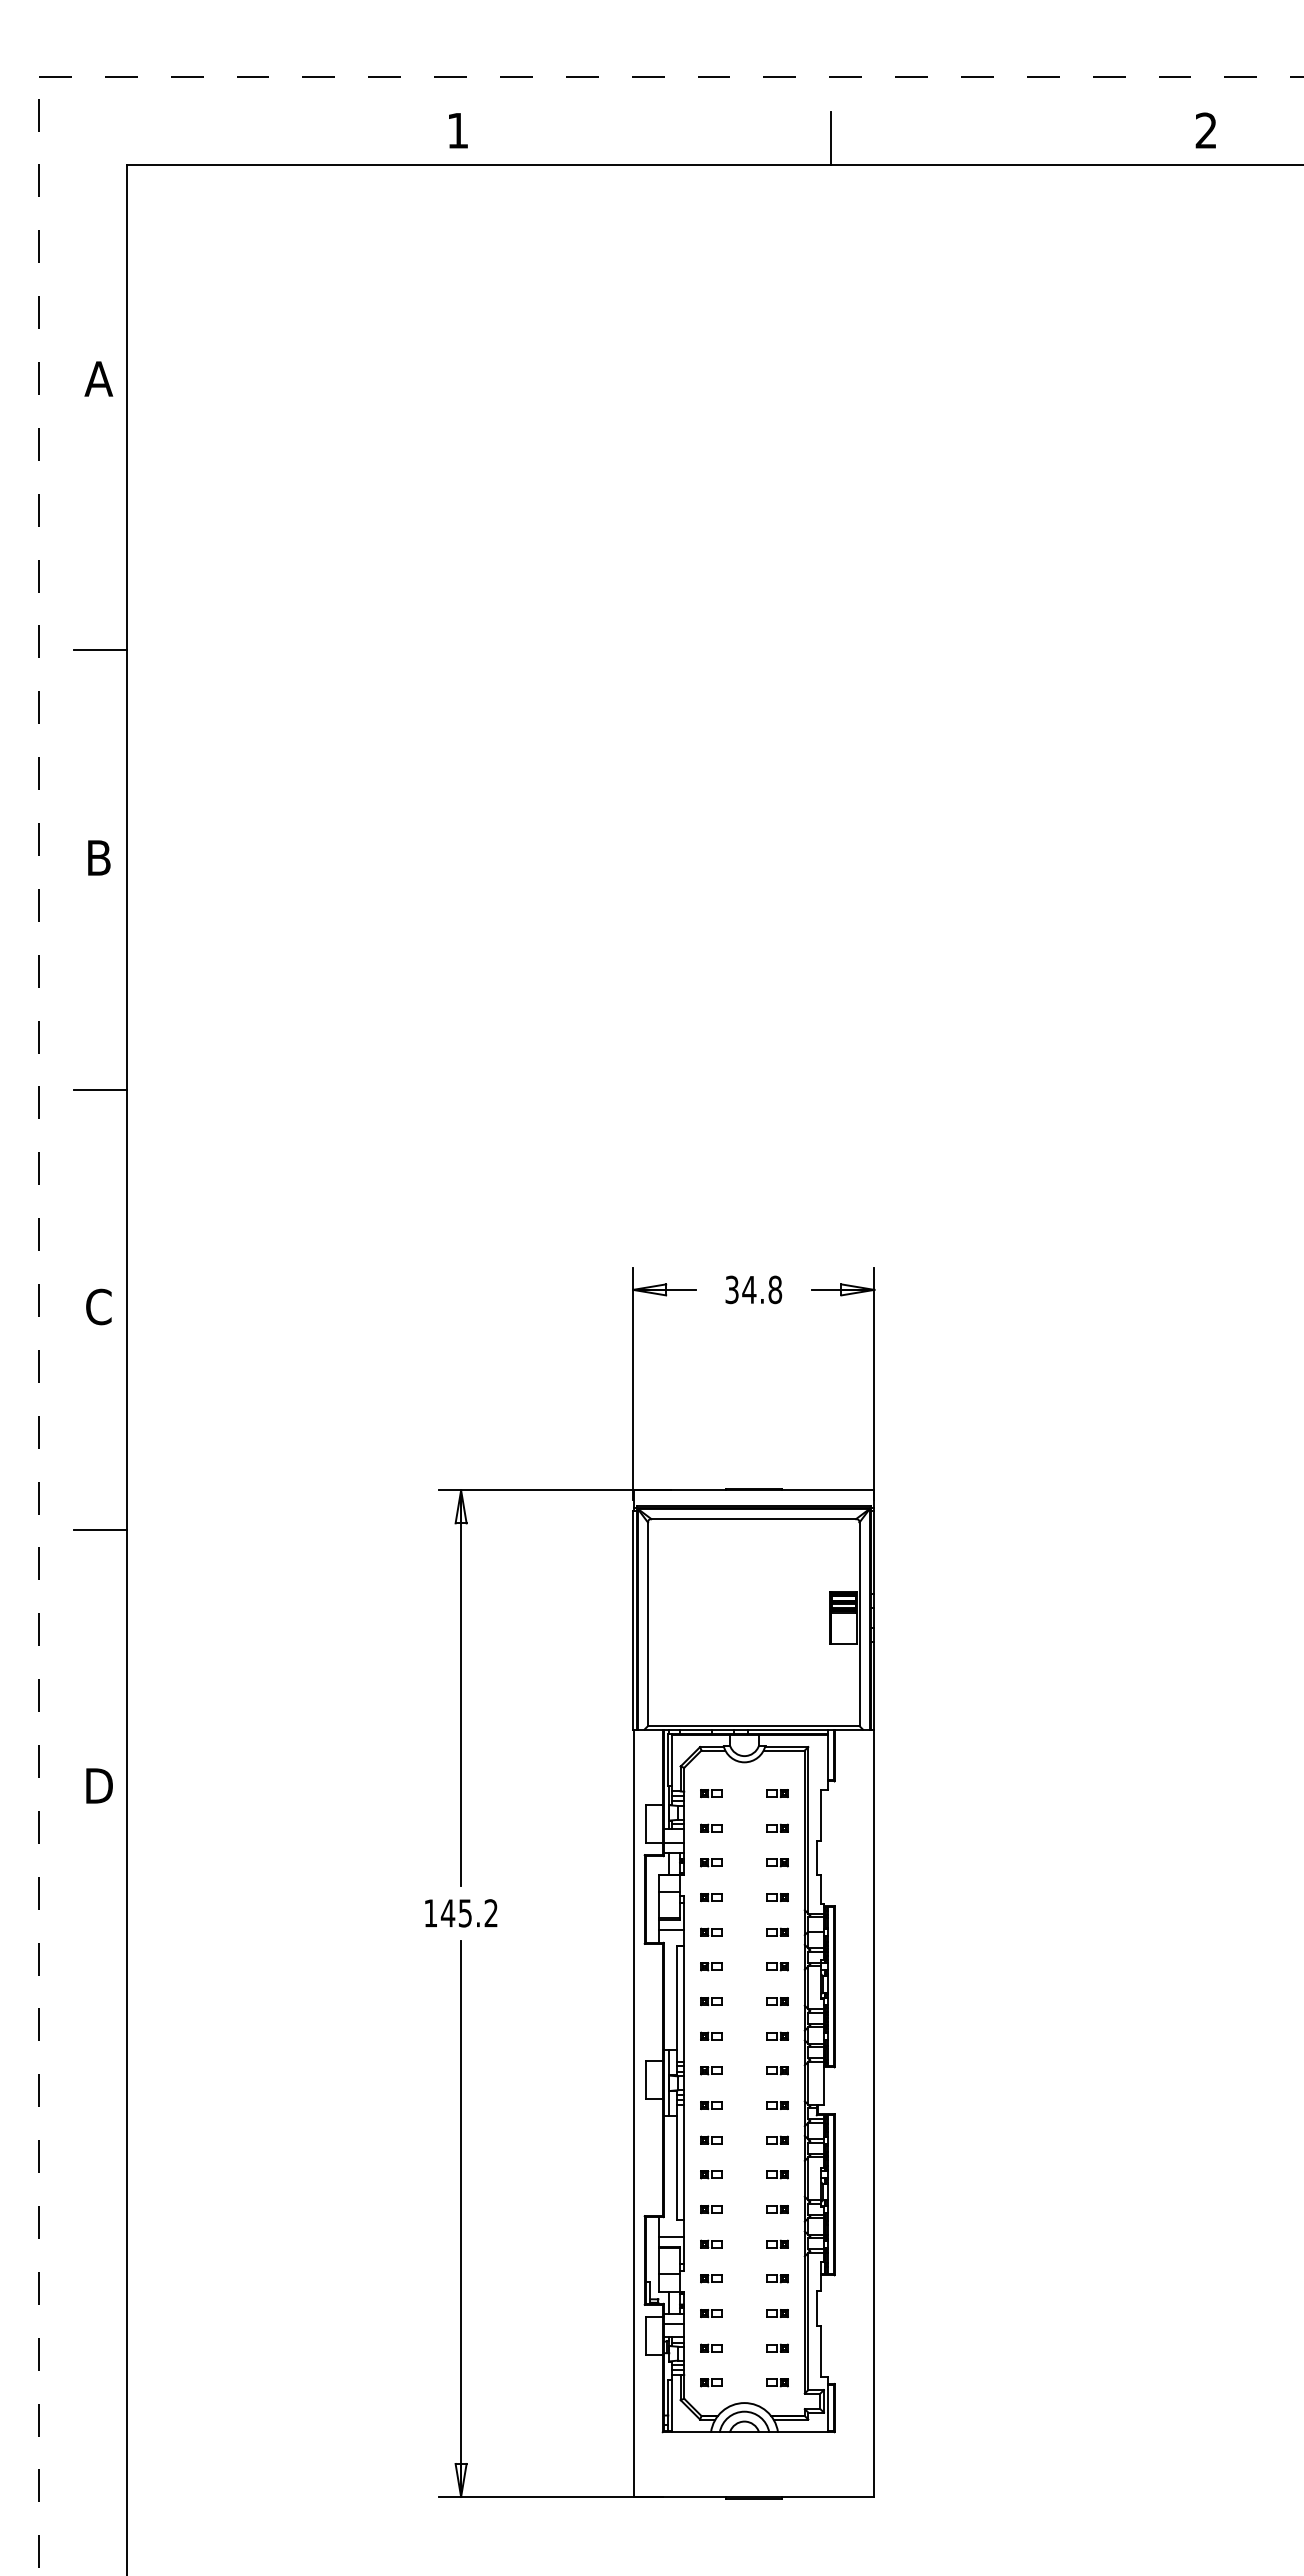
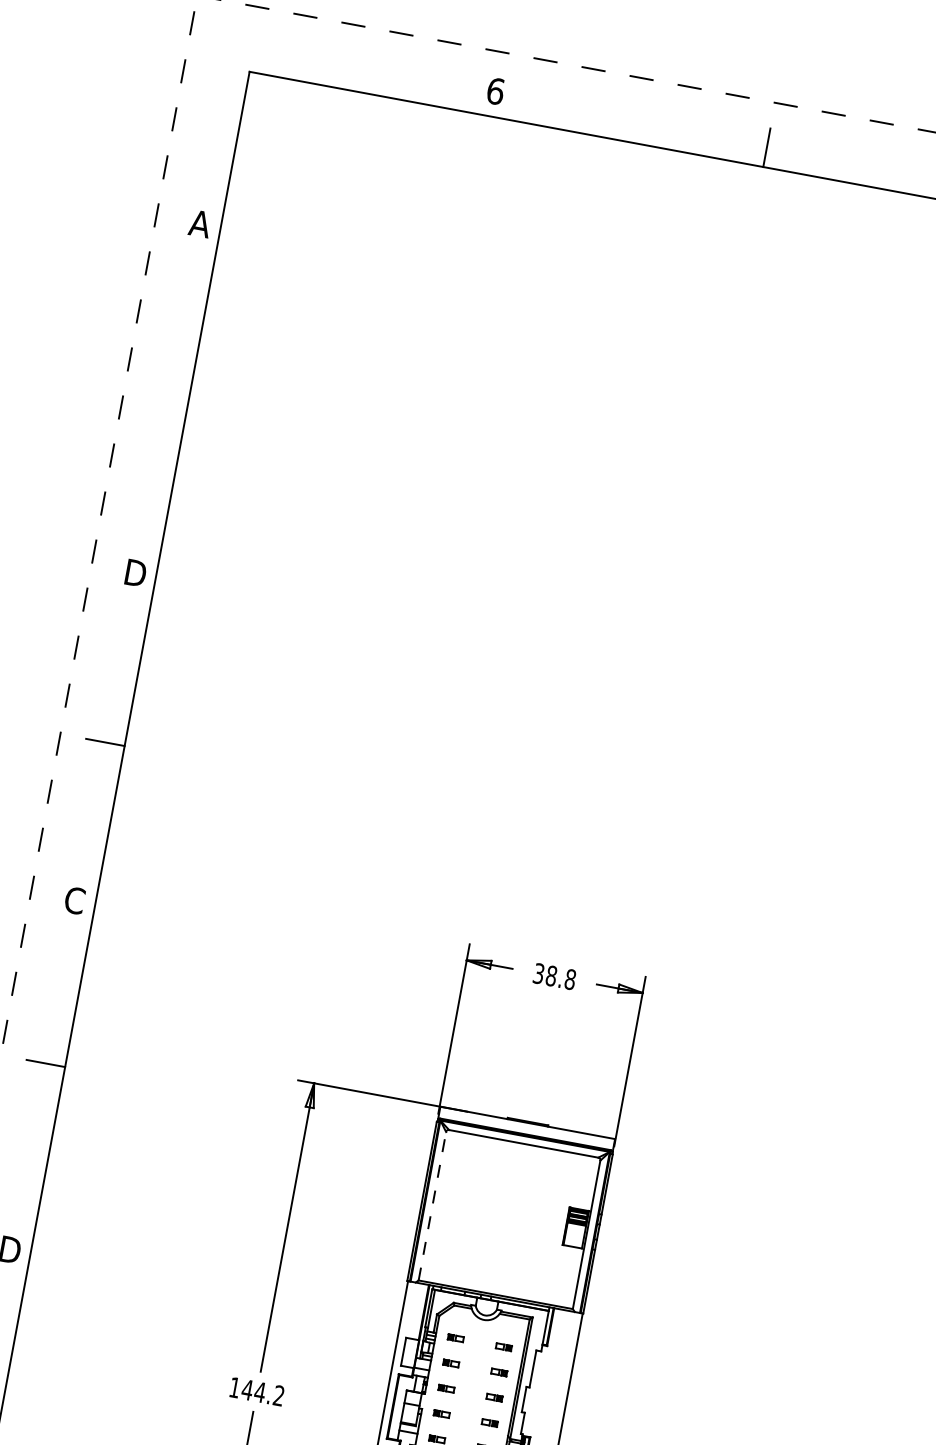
text: (458, 130) -> (496, 91), 1 -> 6
line: (100, 649) -> (164, 421), removed
text: (99, 857) -> (136, 572), B -> D
text: (749, 1289) -> (551, 975), 34.8 -> 38.8
line: (648, 1624) -> (432, 1206), solid -> dashed
text: (465, 1913) -> (260, 1392), 145.2 -> 144.2

